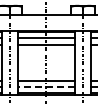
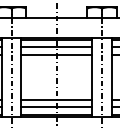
line: (46, 87) -> (56, 107), dashed -> solid

